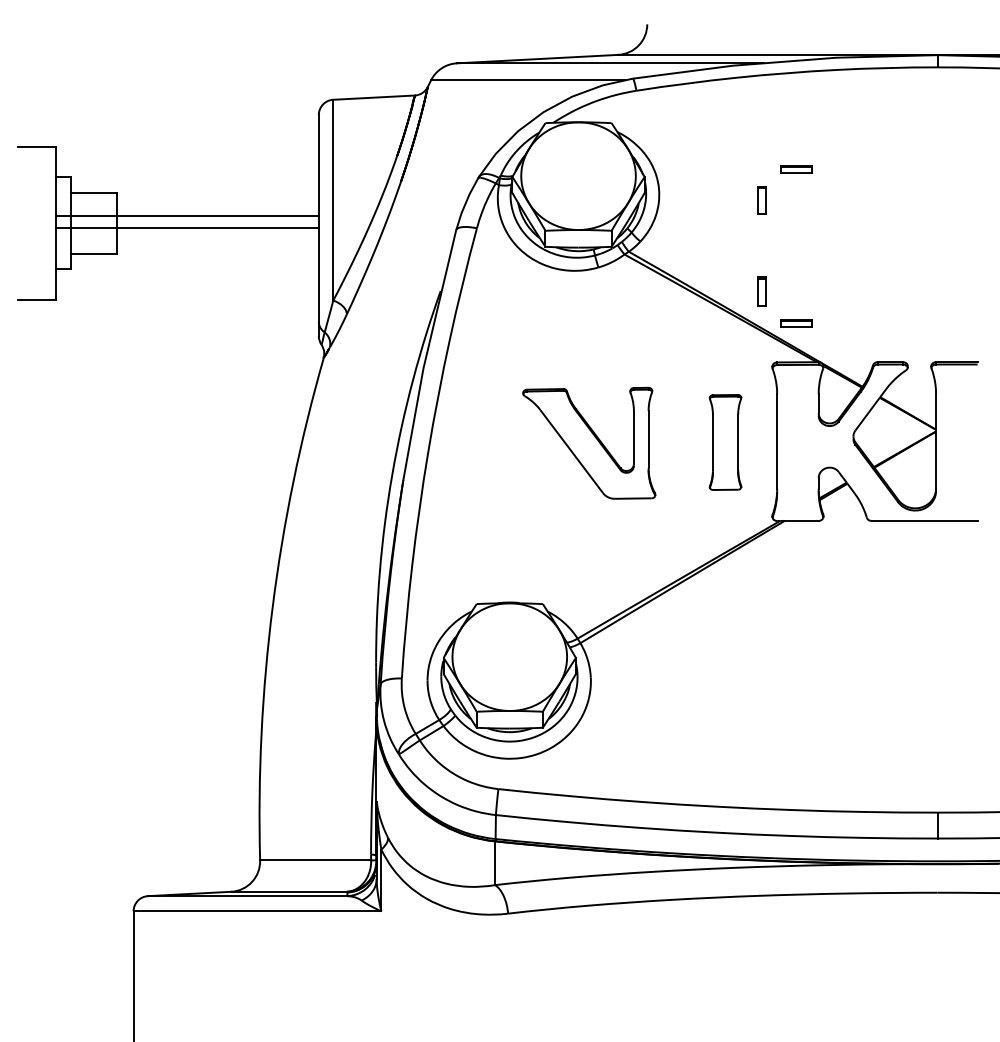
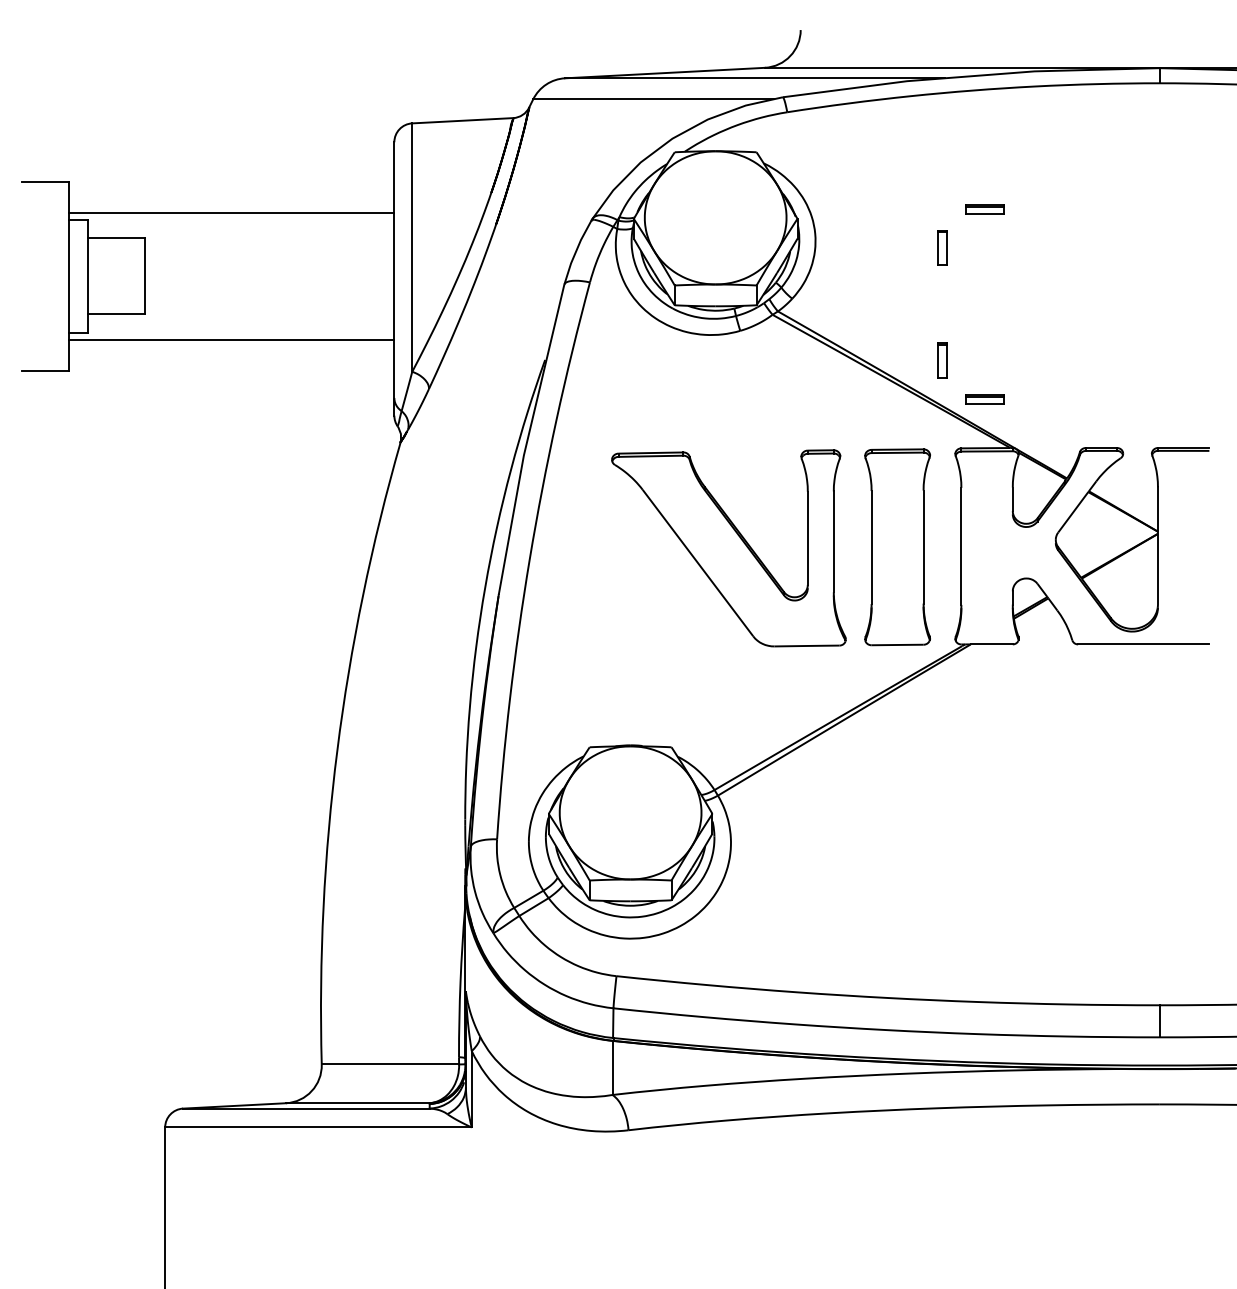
line: (187, 215) -> (231, 339), moved
line: (187, 227) -> (231, 212), moved
part: (725, 442) -> (897, 547), size x1.67
part: (588, 443) -> (728, 548), size x1.43

